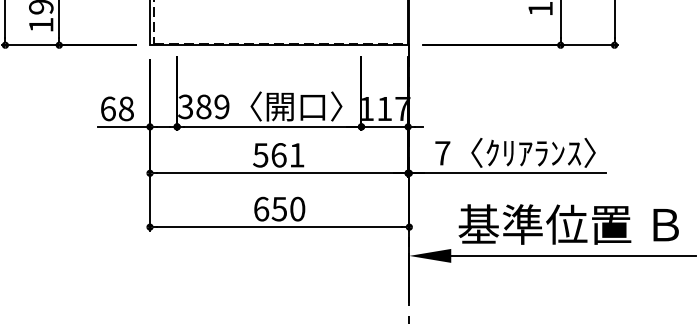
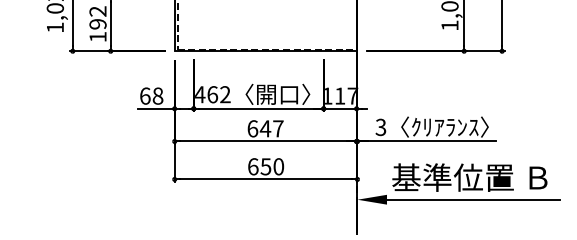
text: (203, 106) -> (212, 94), 389 -> 462
text: (442, 153) -> (380, 127), 7 -> 3
text: (278, 154) -> (265, 128), 561 -> 647

